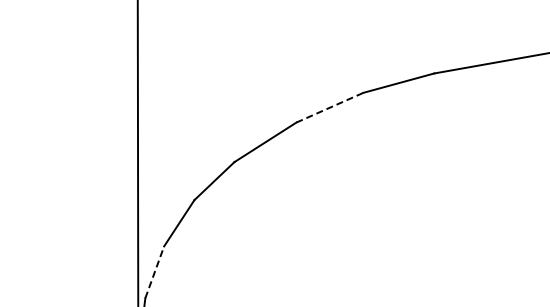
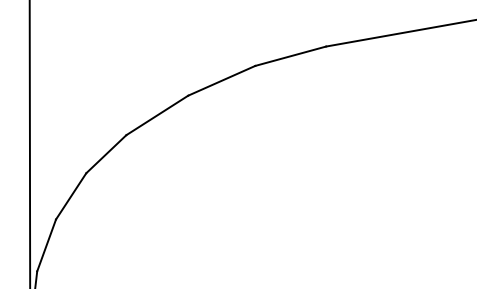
line: (329, 107) -> (221, 80), dashed -> solid
line: (154, 272) -> (46, 245), dashed -> solid

